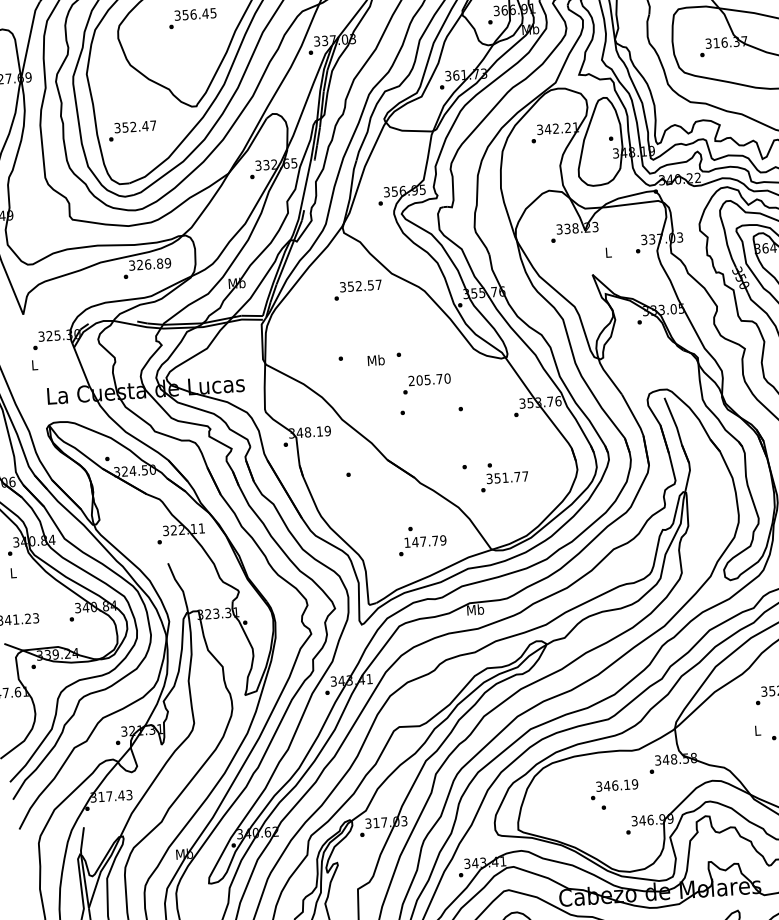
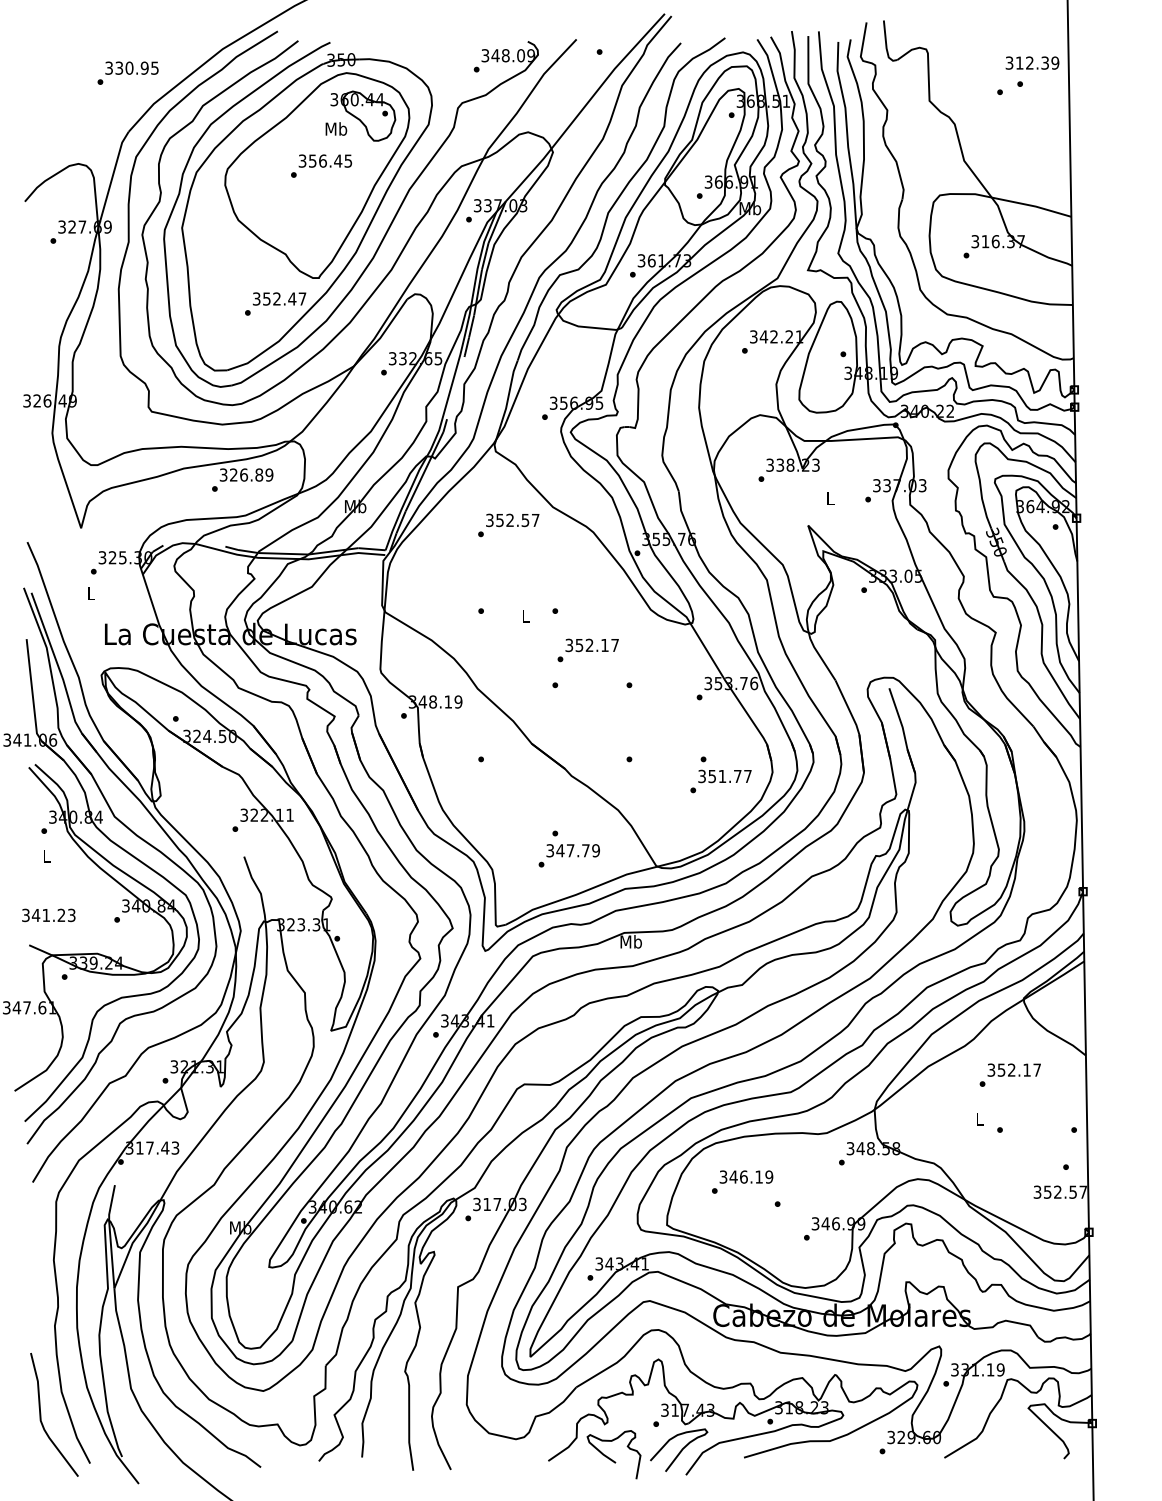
text: (132, 130) -> (275, 303), moved
text: (375, 360) -> (525, 616), Mb -> L
text: (429, 379) -> (592, 645), 205.70 -> 352.17
text: (503, 476) -> (720, 774), moved
text: (407, 542) -> (550, 850), 147.79 -> 347.79
text: (614, 789) -> (742, 1181), moved

